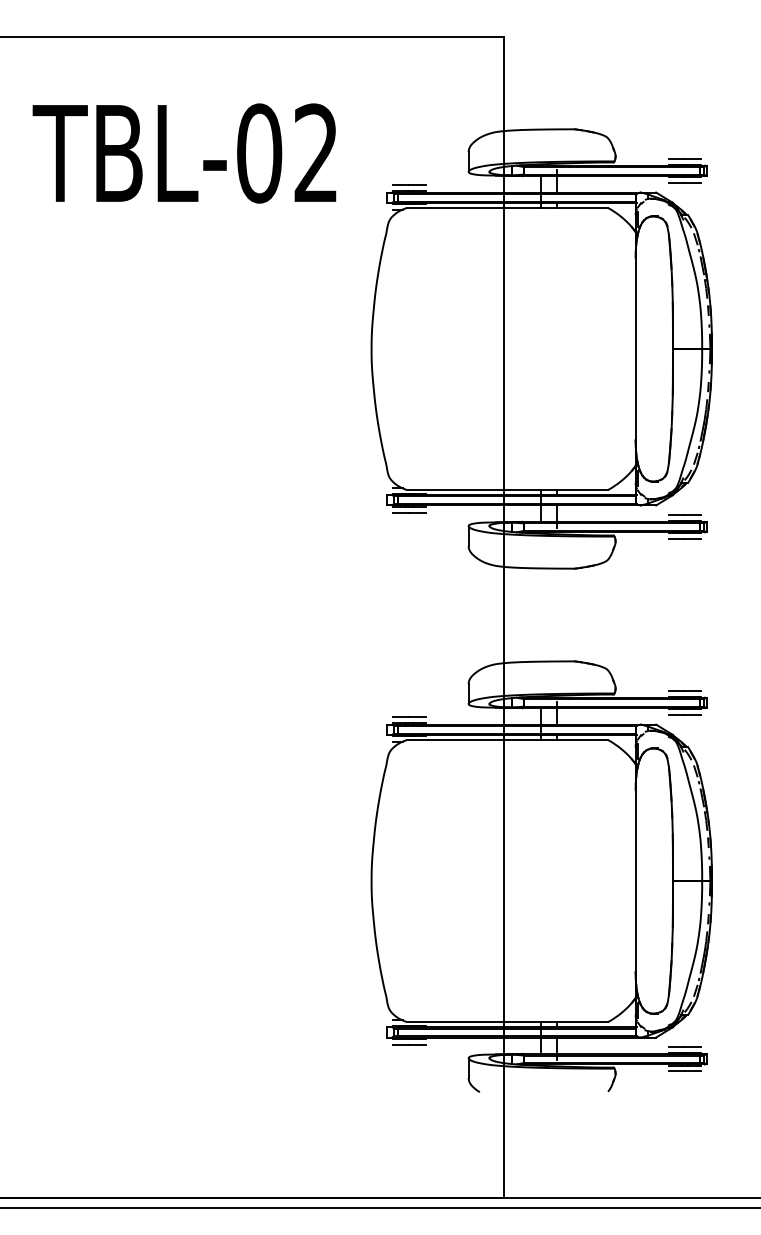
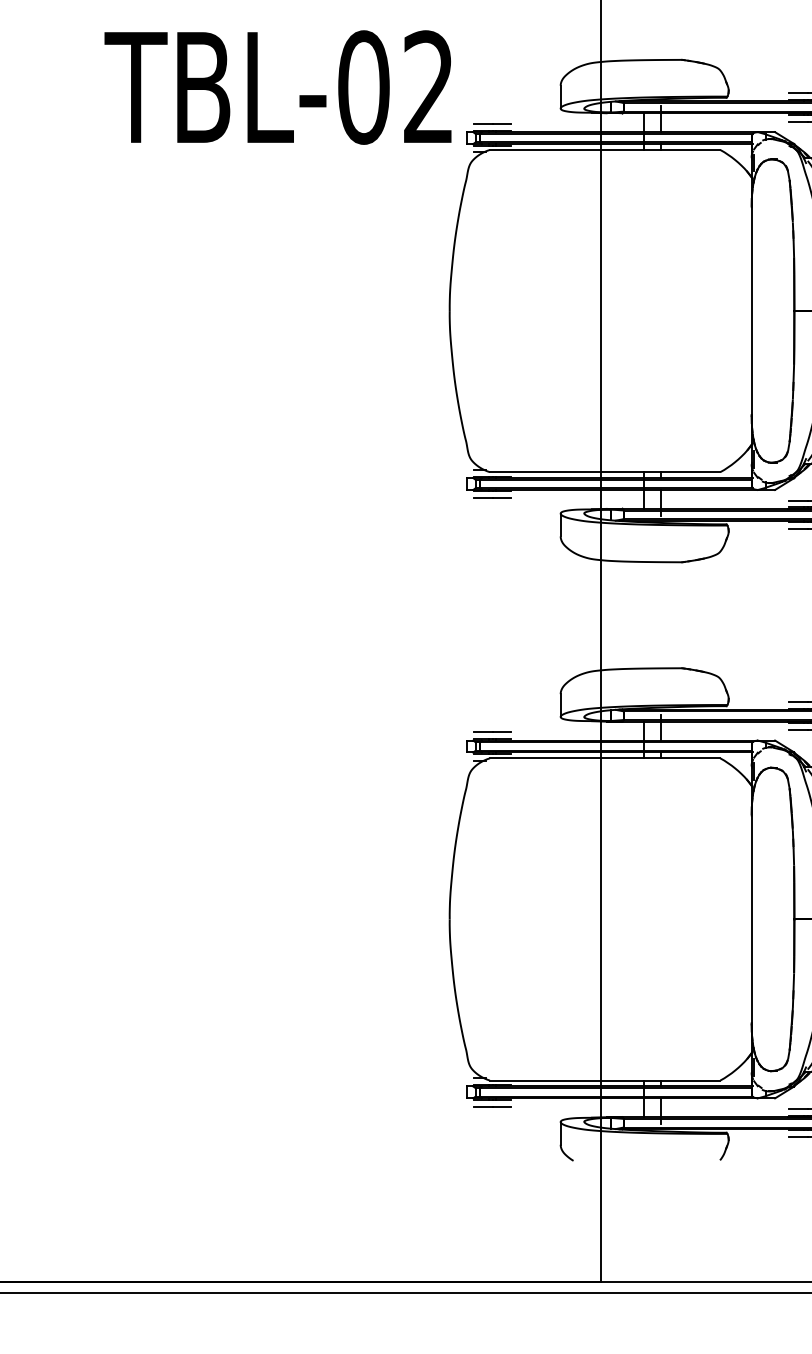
text: (184, 153) -> (278, 87), moved

